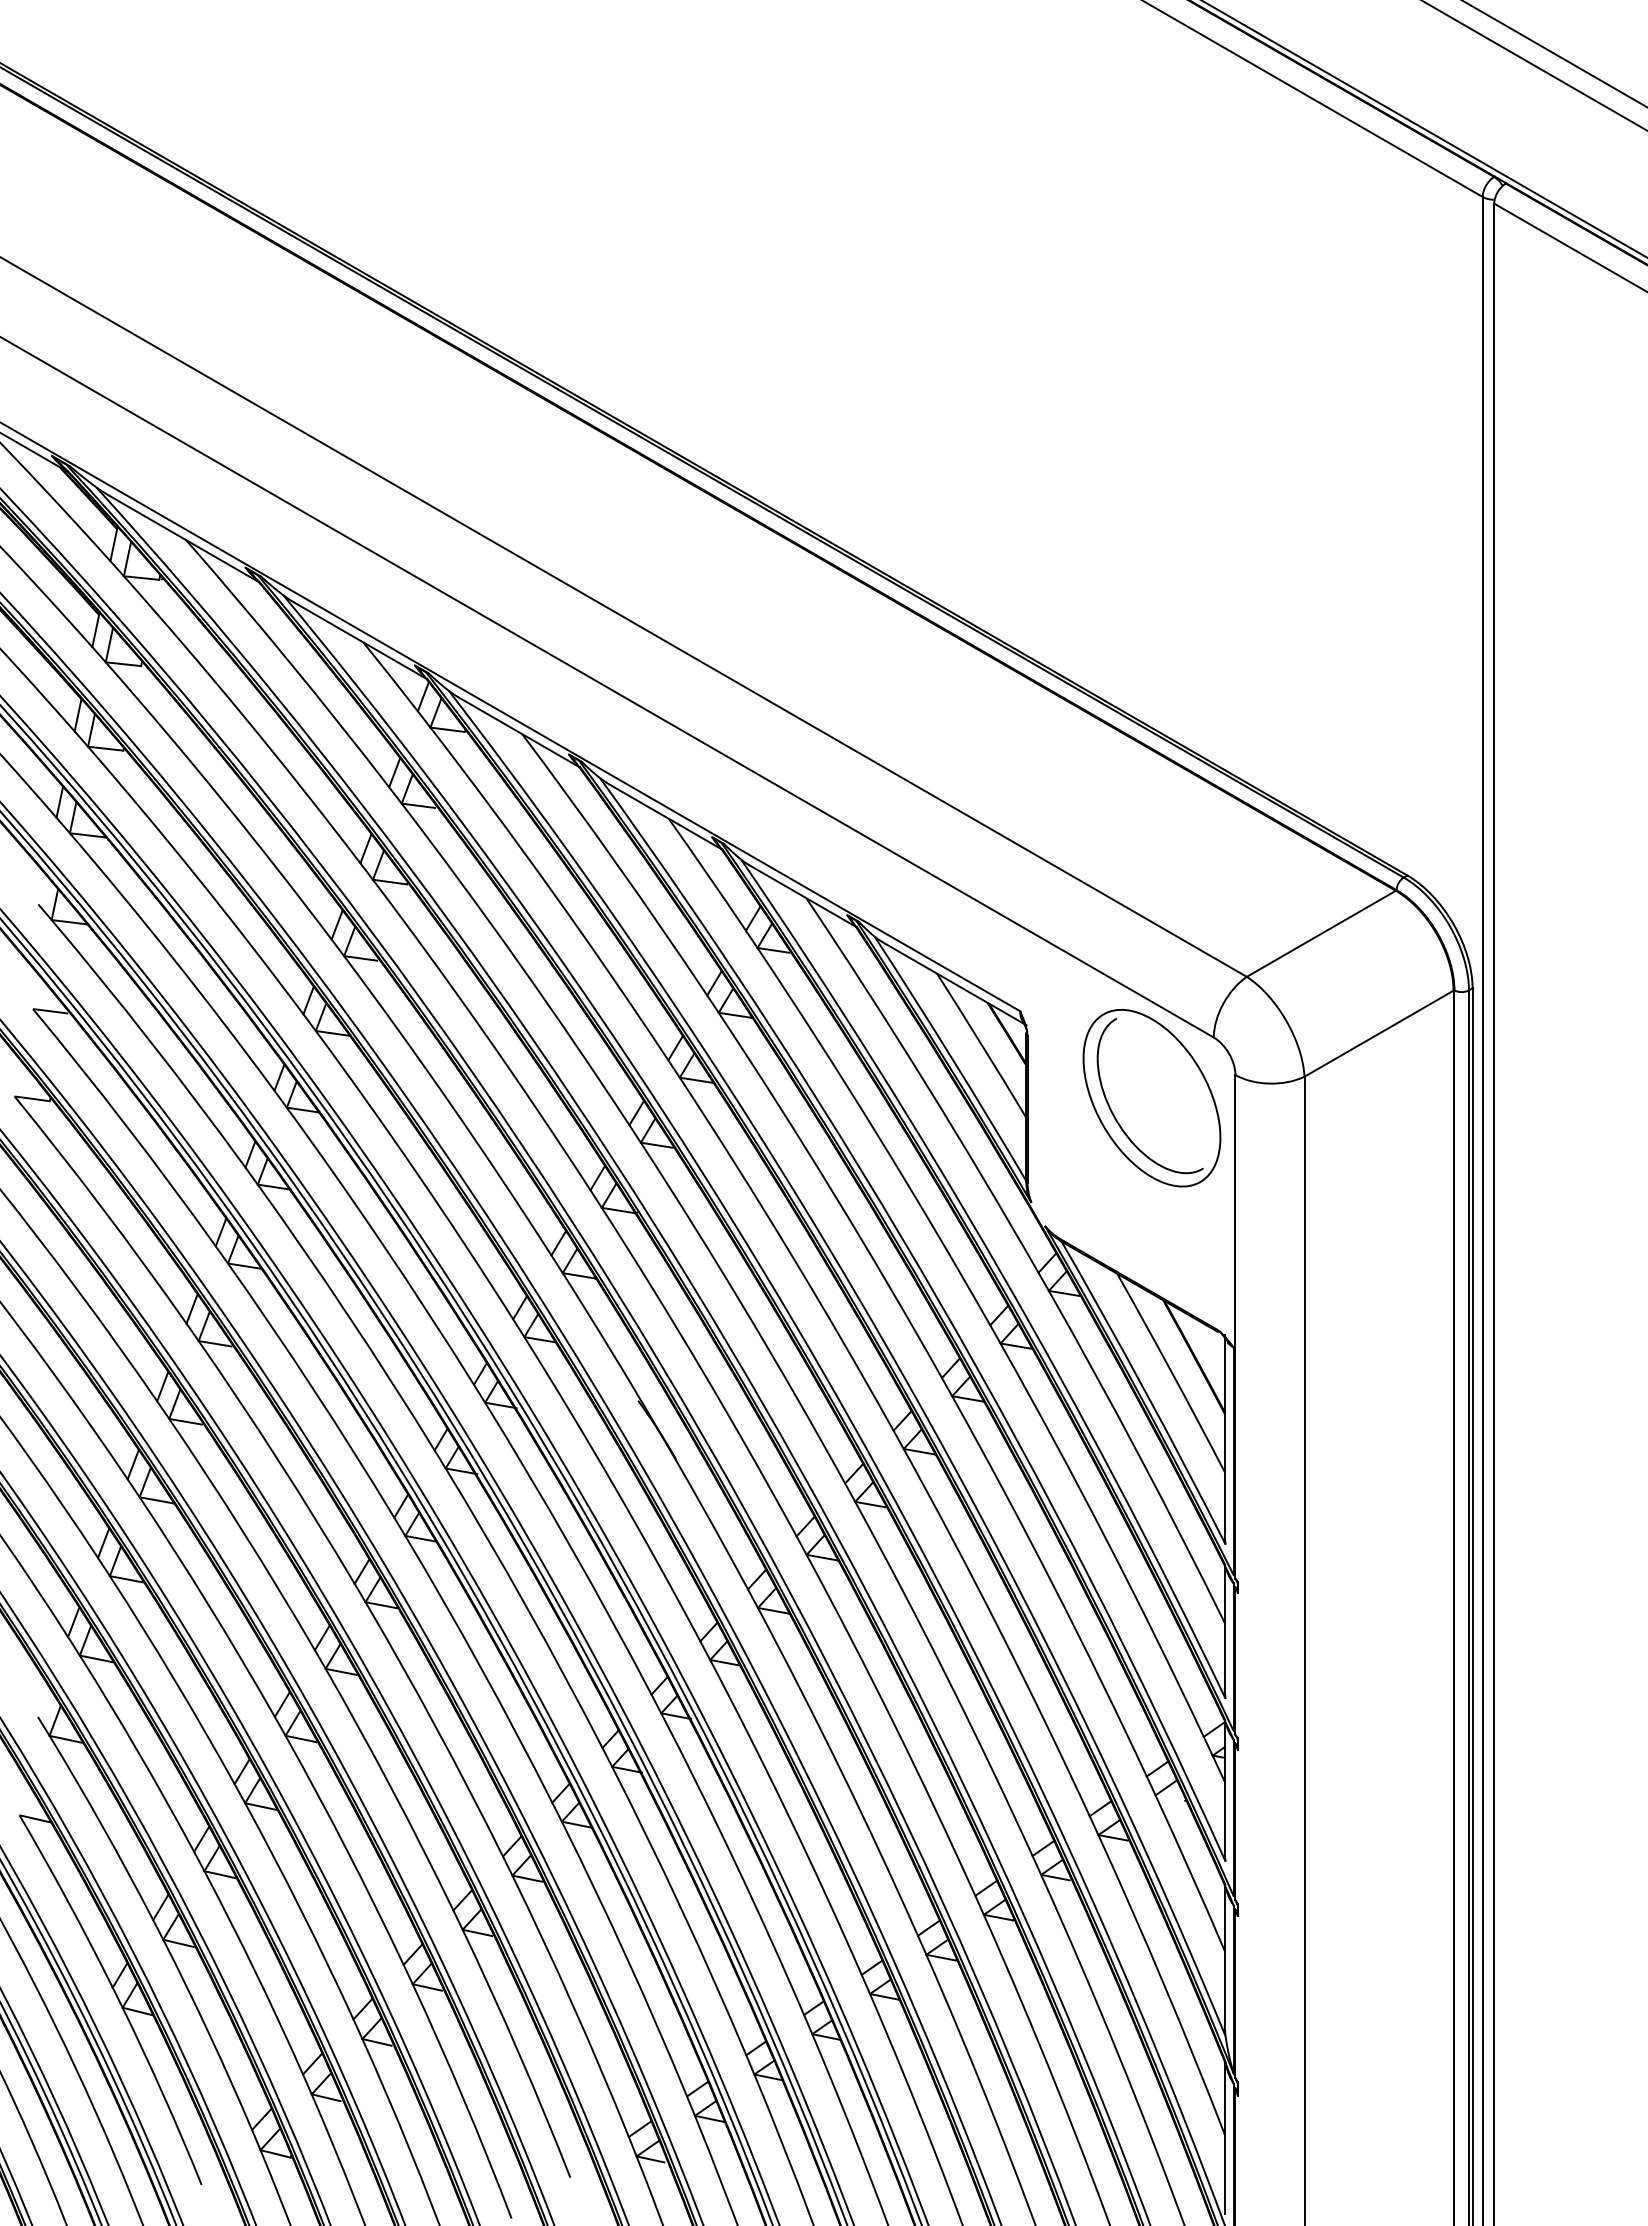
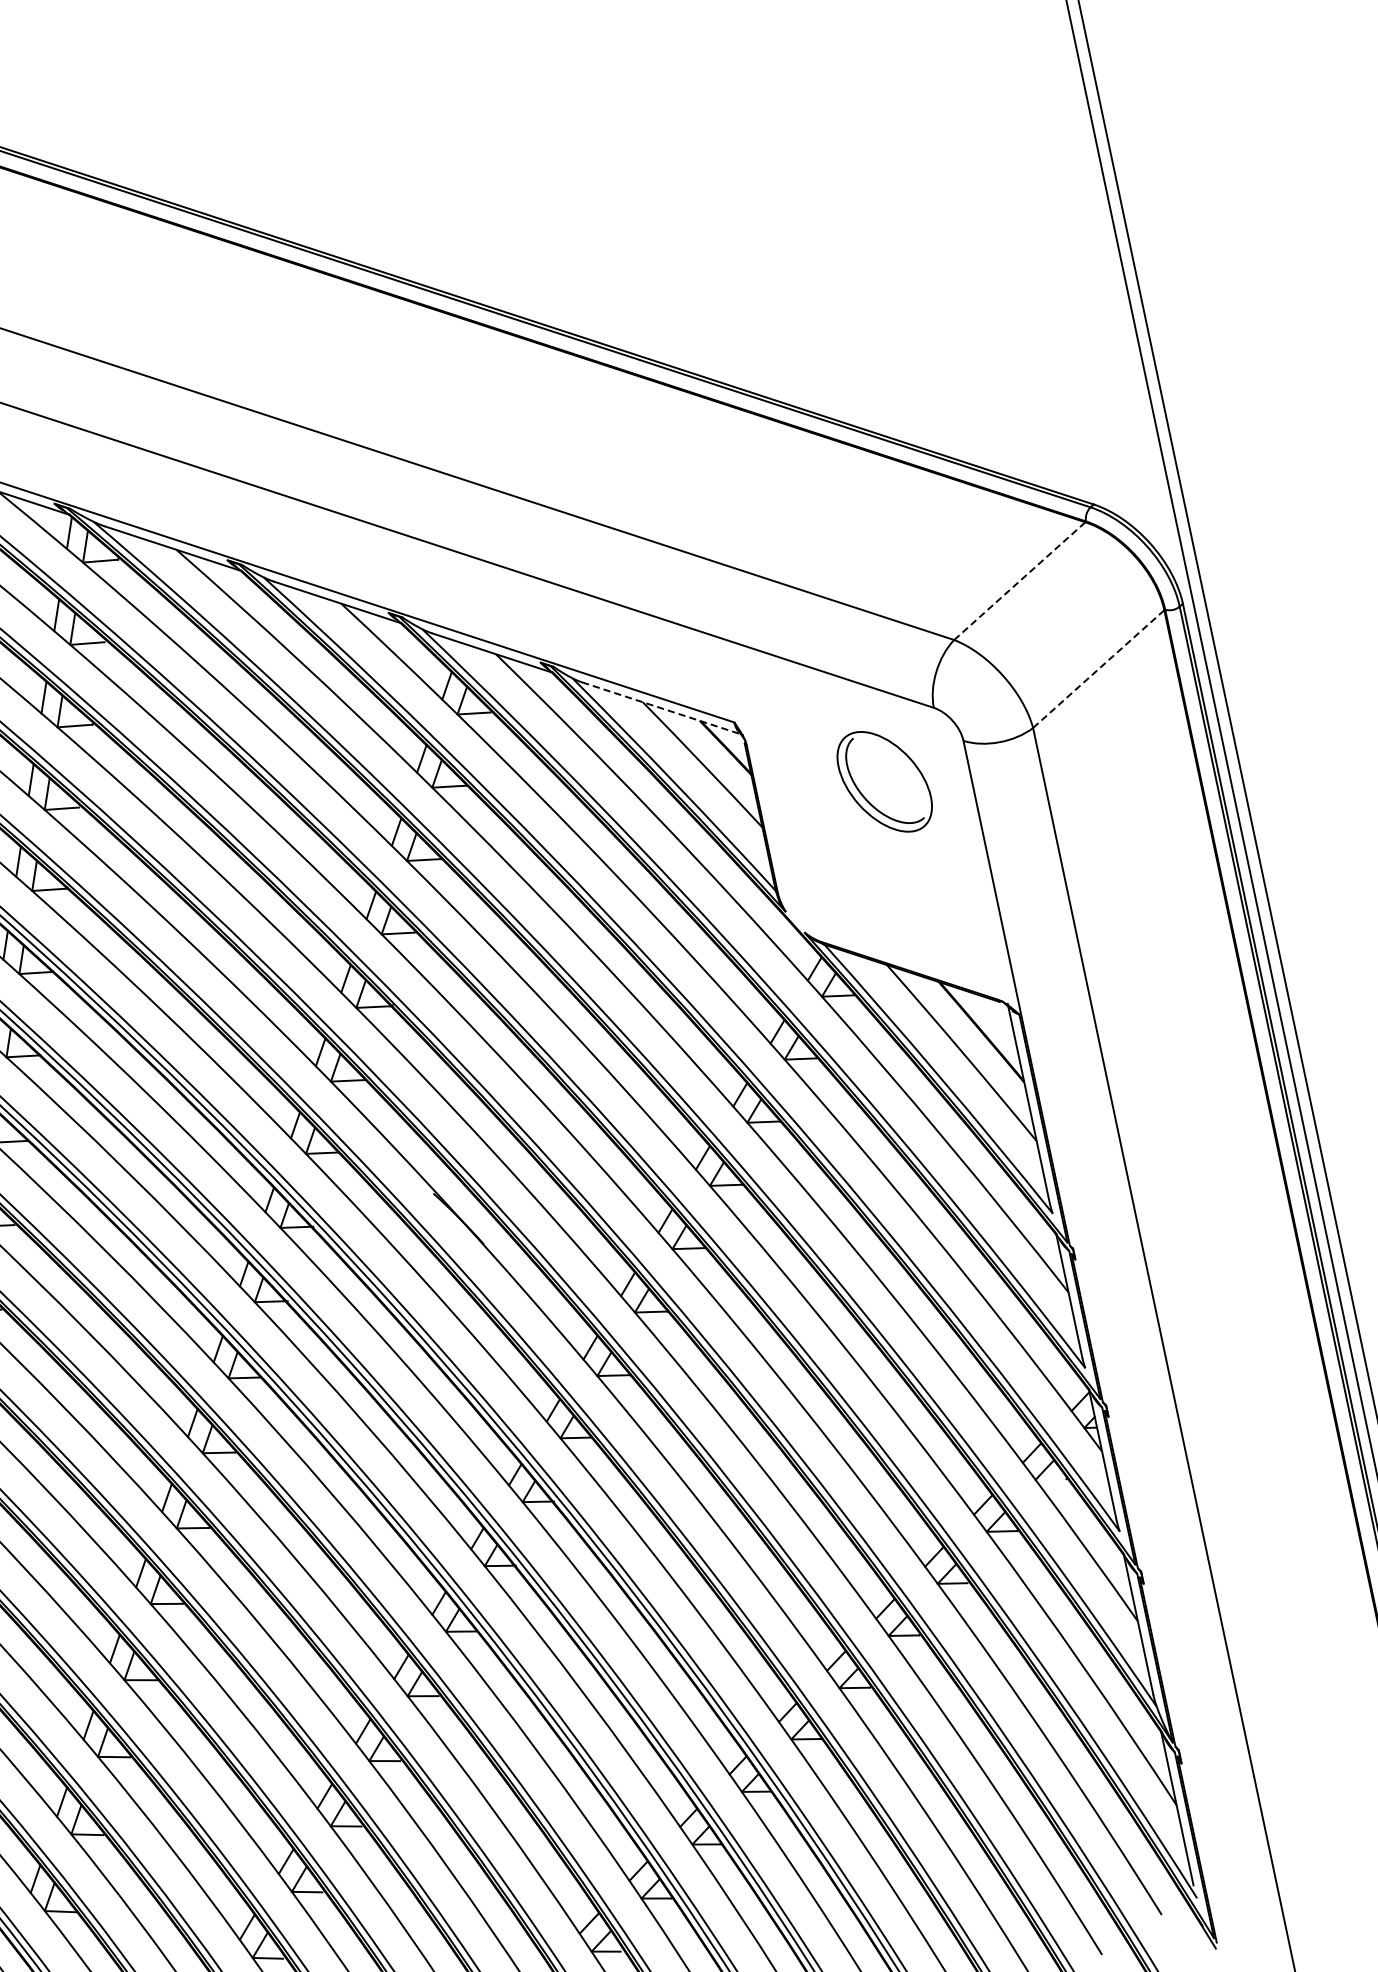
line: (1321, 933) -> (1019, 580), solid -> dashed
line: (954, 983) -> (662, 708), solid -> dashed
line: (1378, 1033) -> (1098, 668), solid -> dashed
part: (1151, 1098) -> (884, 782), size x0.6

